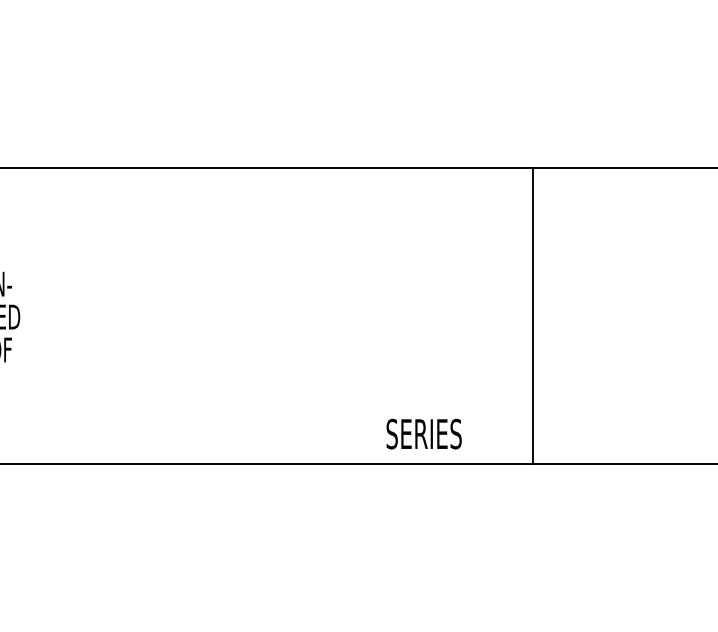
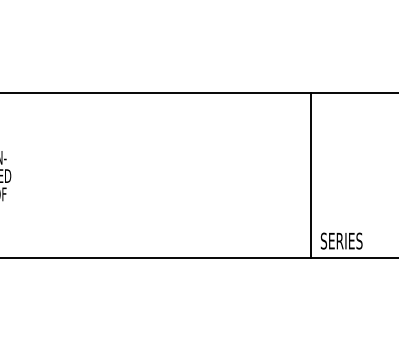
line: (533, 316) -> (311, 175), moved
text: (423, 432) -> (341, 240), moved

